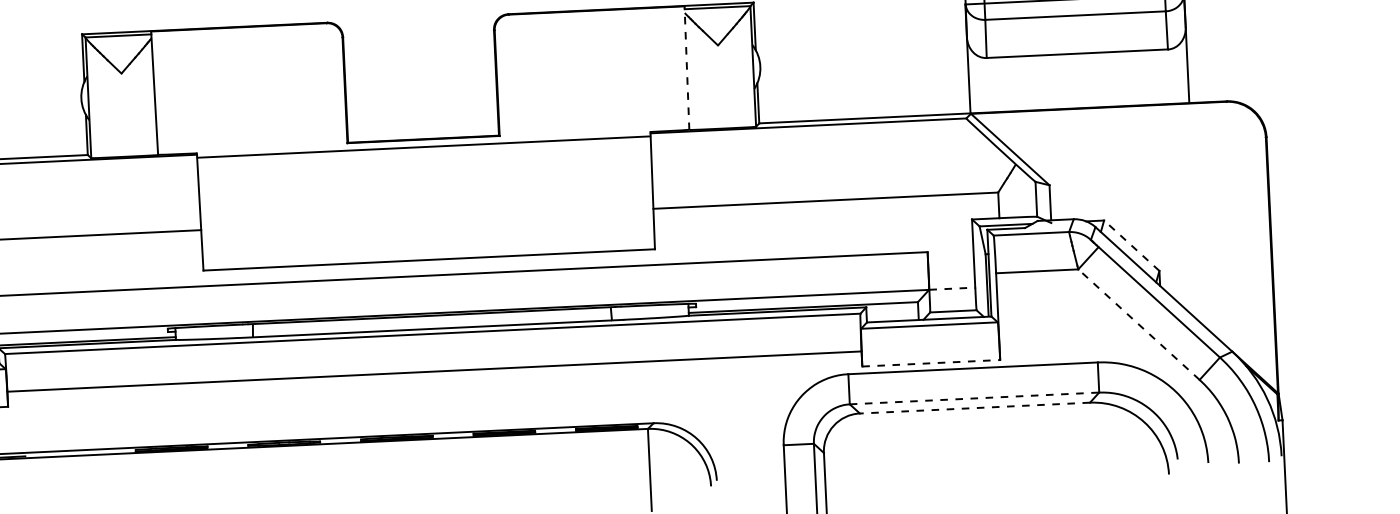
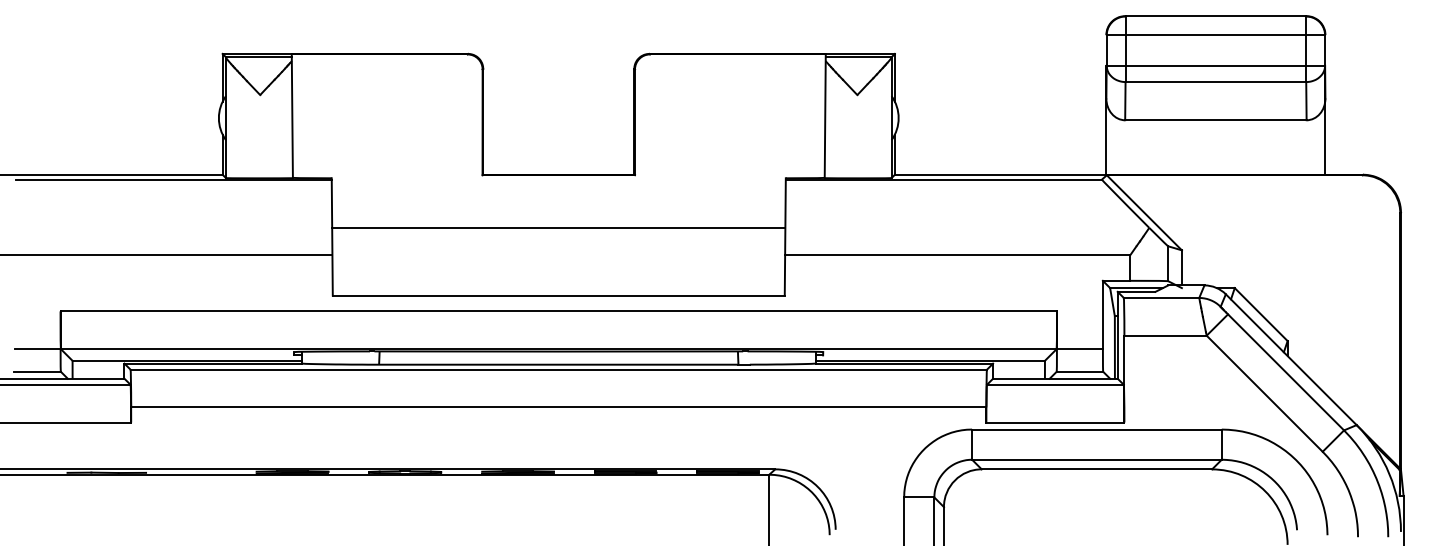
line: (687, 68) -> (825, 116), dashed -> solid
line: (423, 146) -> (558, 227), moved
line: (1131, 245) -> (1260, 314), dashed -> solid
line: (951, 289) -> (1079, 349), dashed -> solid
line: (1138, 324) -> (1264, 393), dashed -> solid
line: (931, 363) -> (1055, 422), dashed -> solid
line: (974, 398) -> (1096, 459), dashed -> solid
line: (974, 408) -> (1096, 469), dashed -> solid

